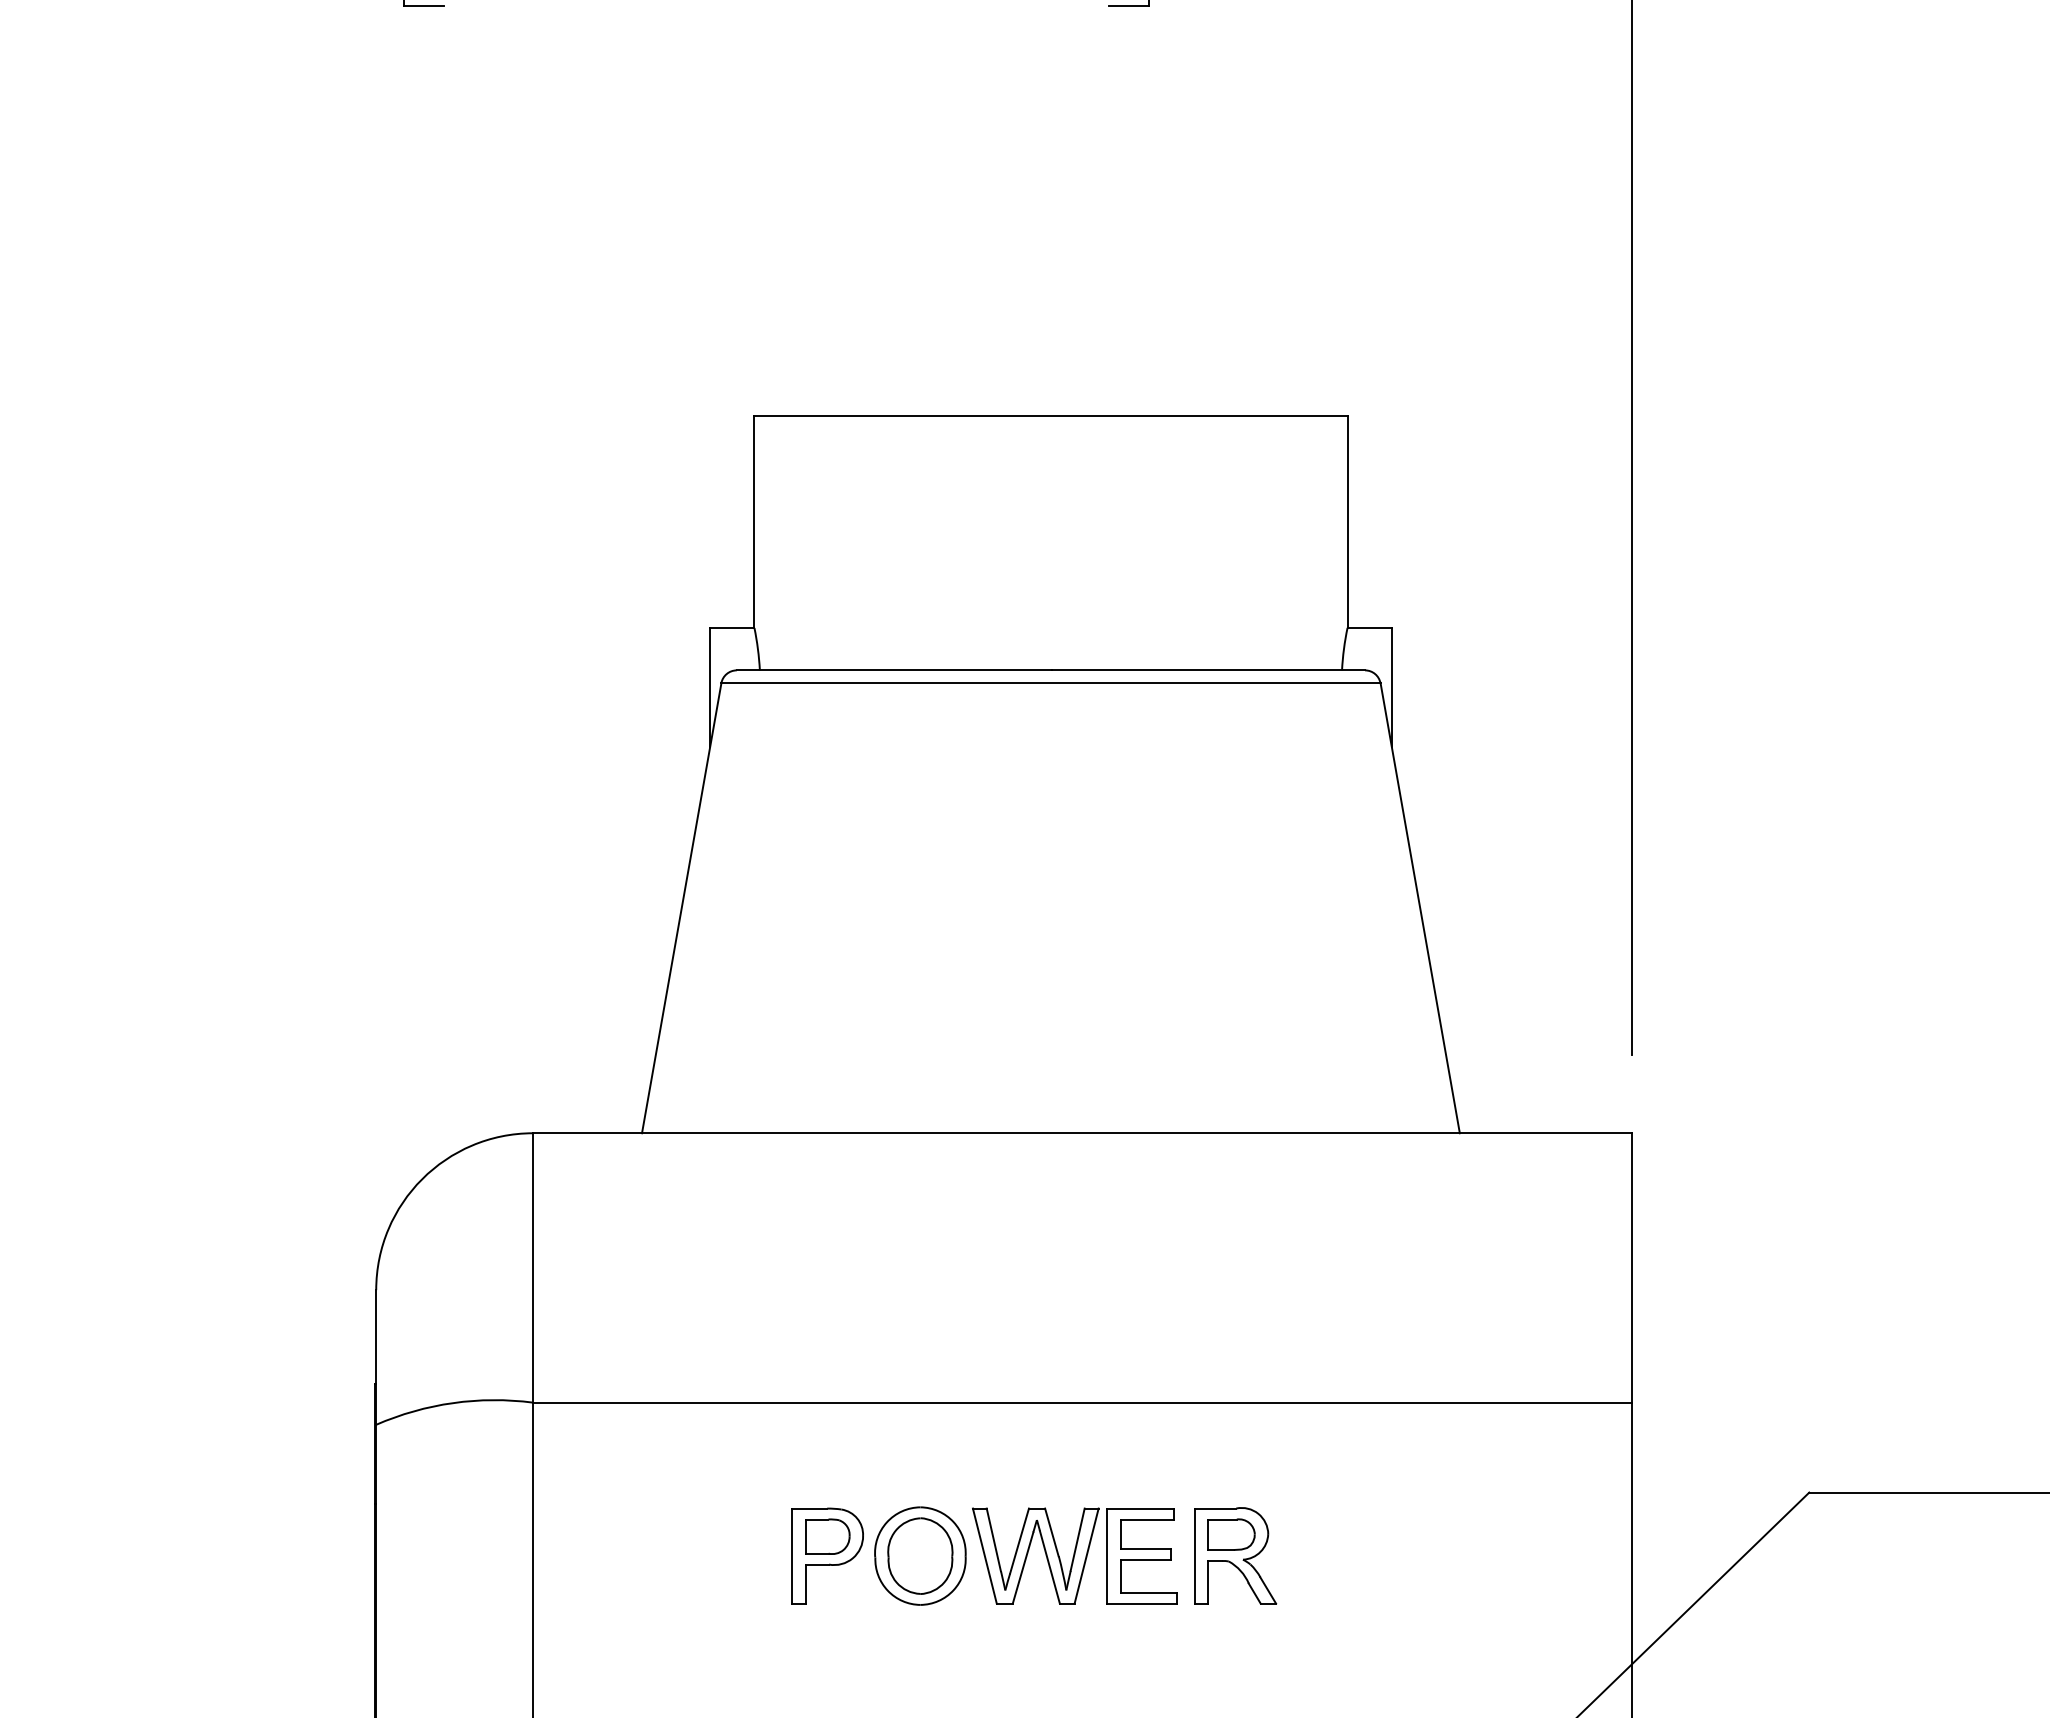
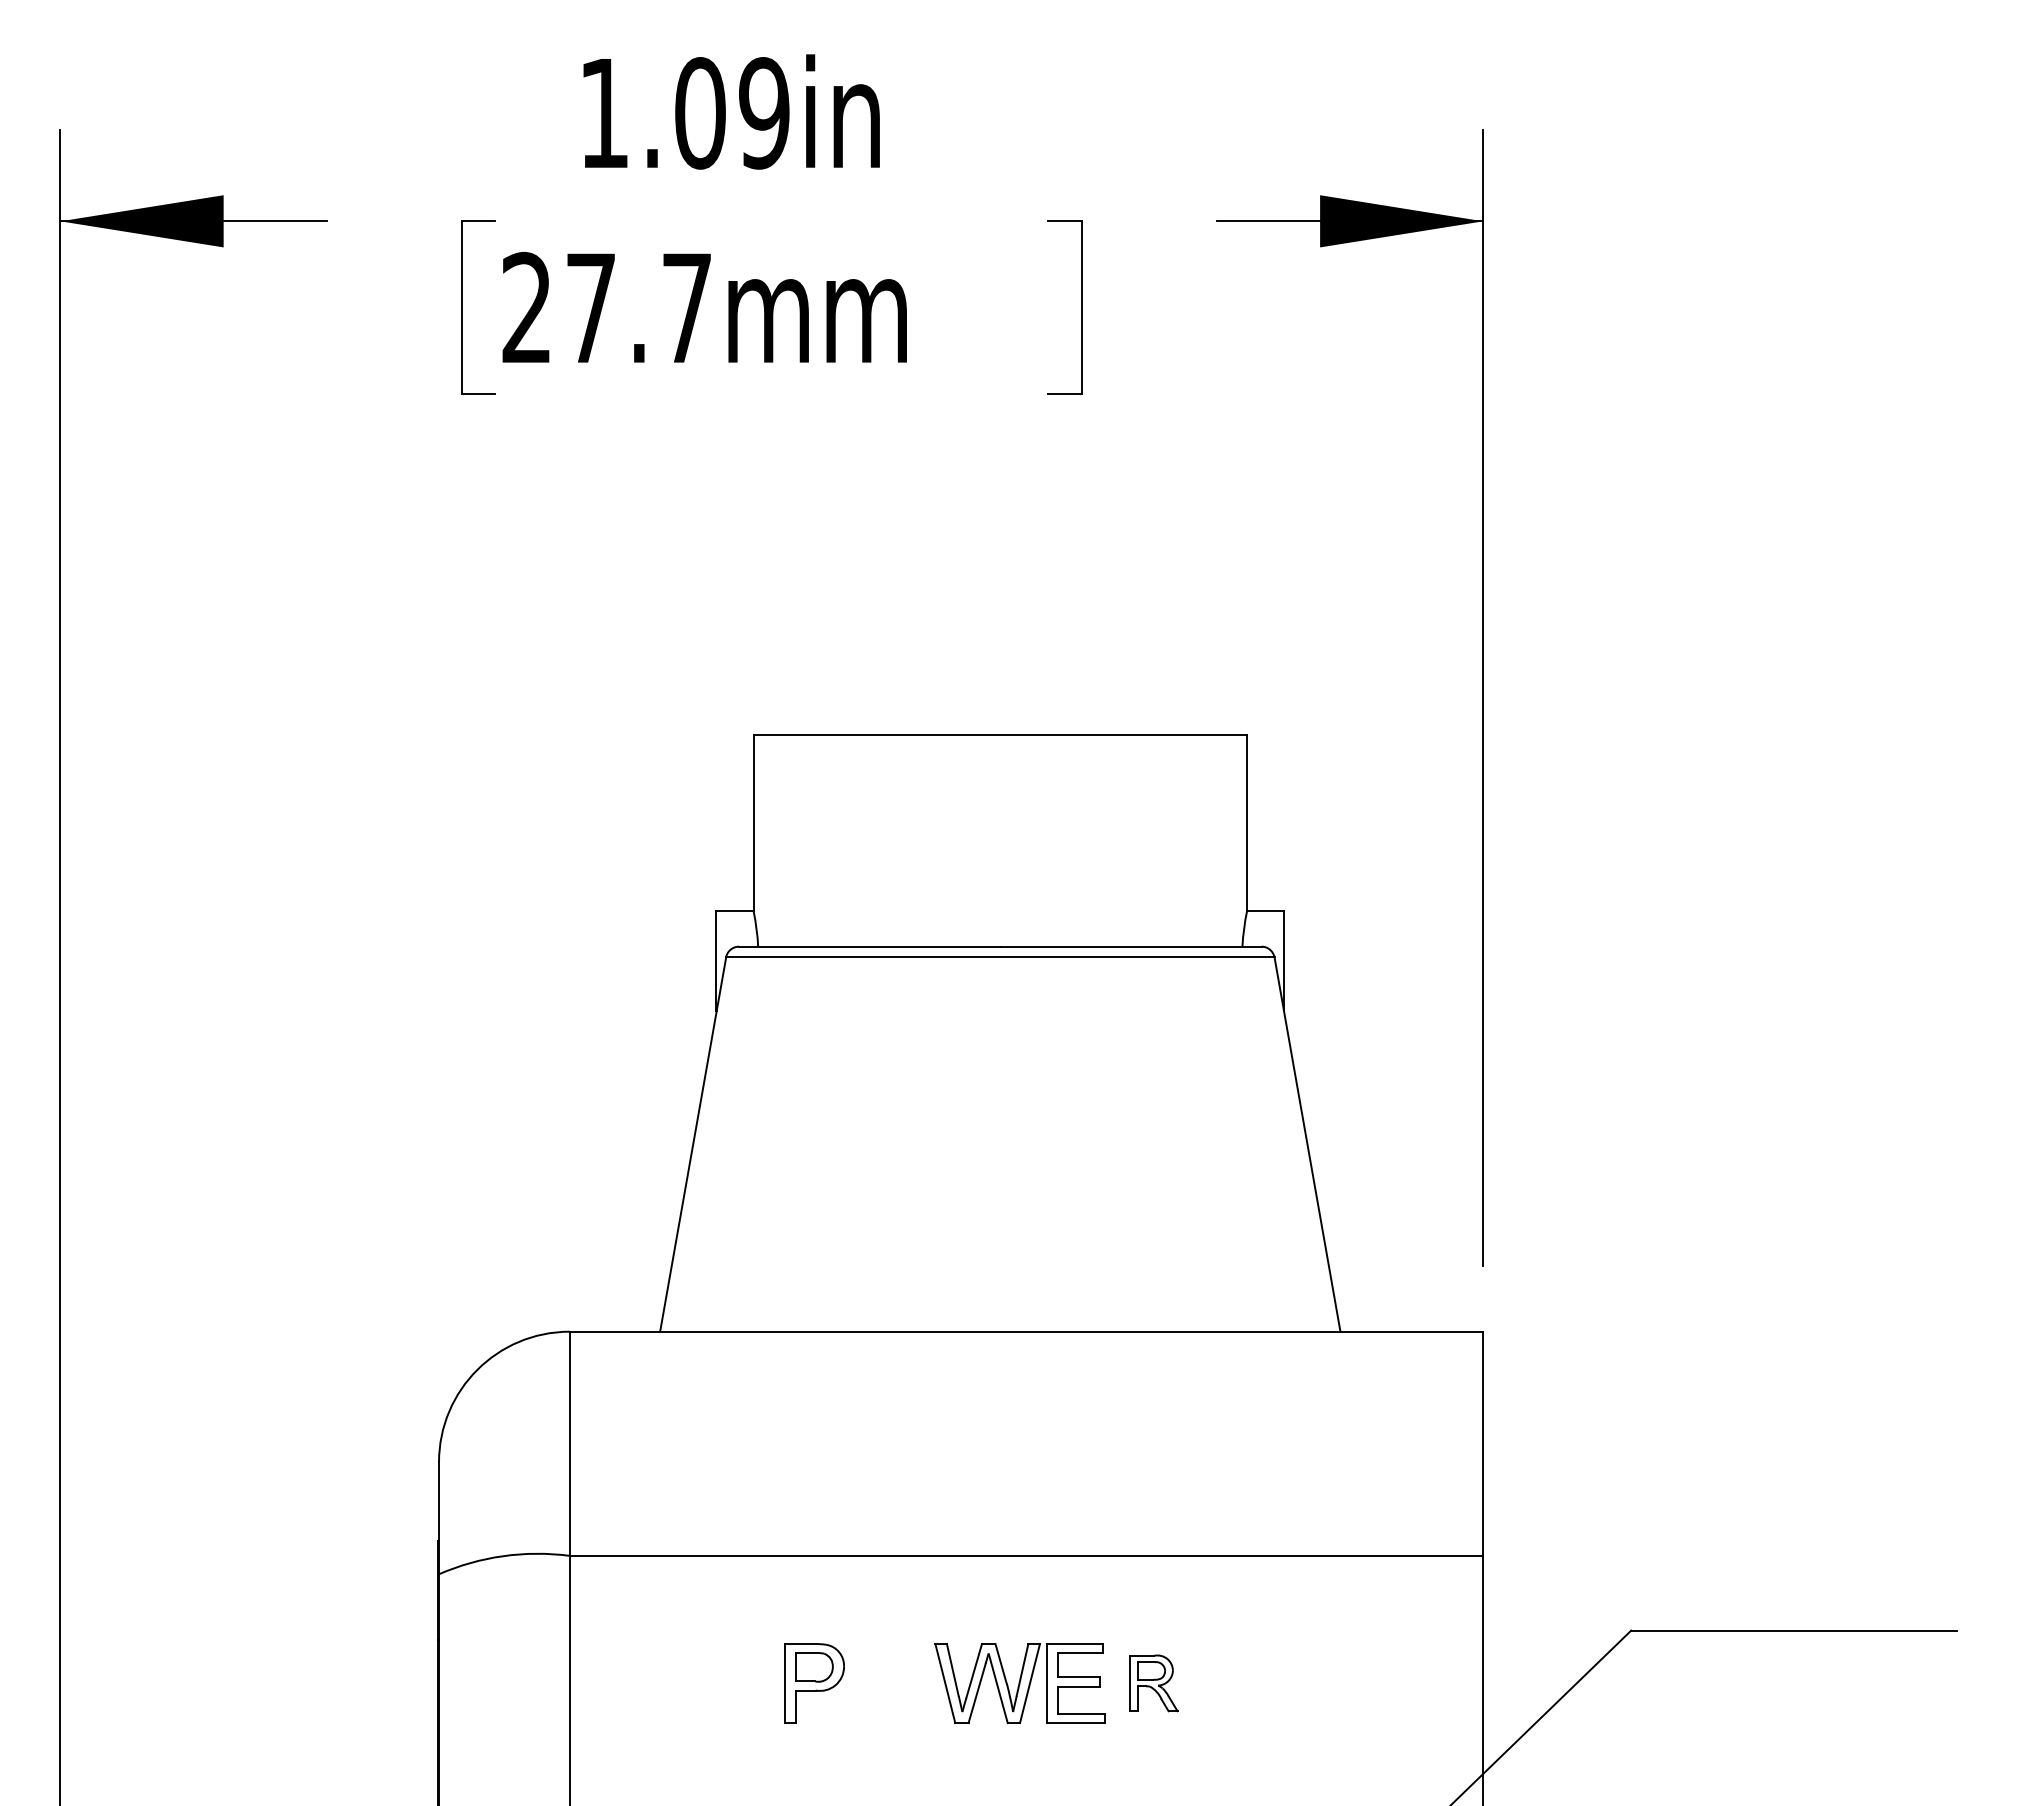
part: (920, 1556) -> (891, 1683), removed
part: (1235, 1556) -> (1153, 1683), size x0.7

